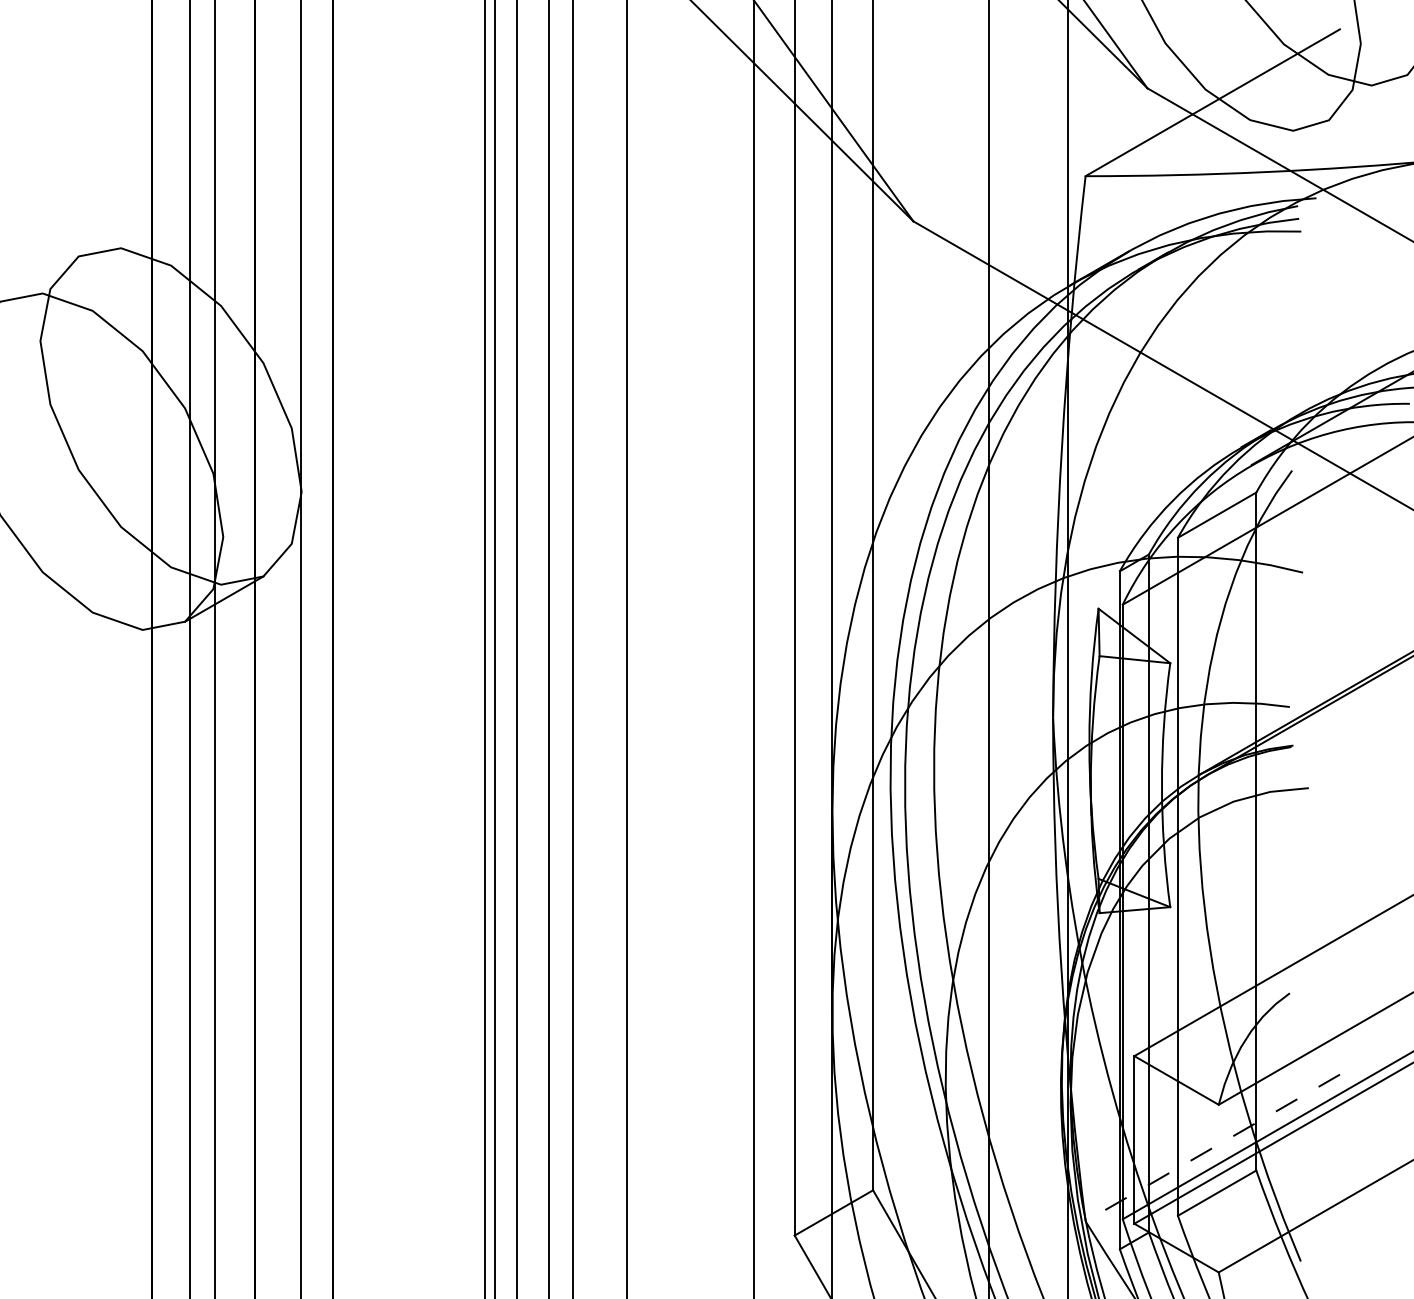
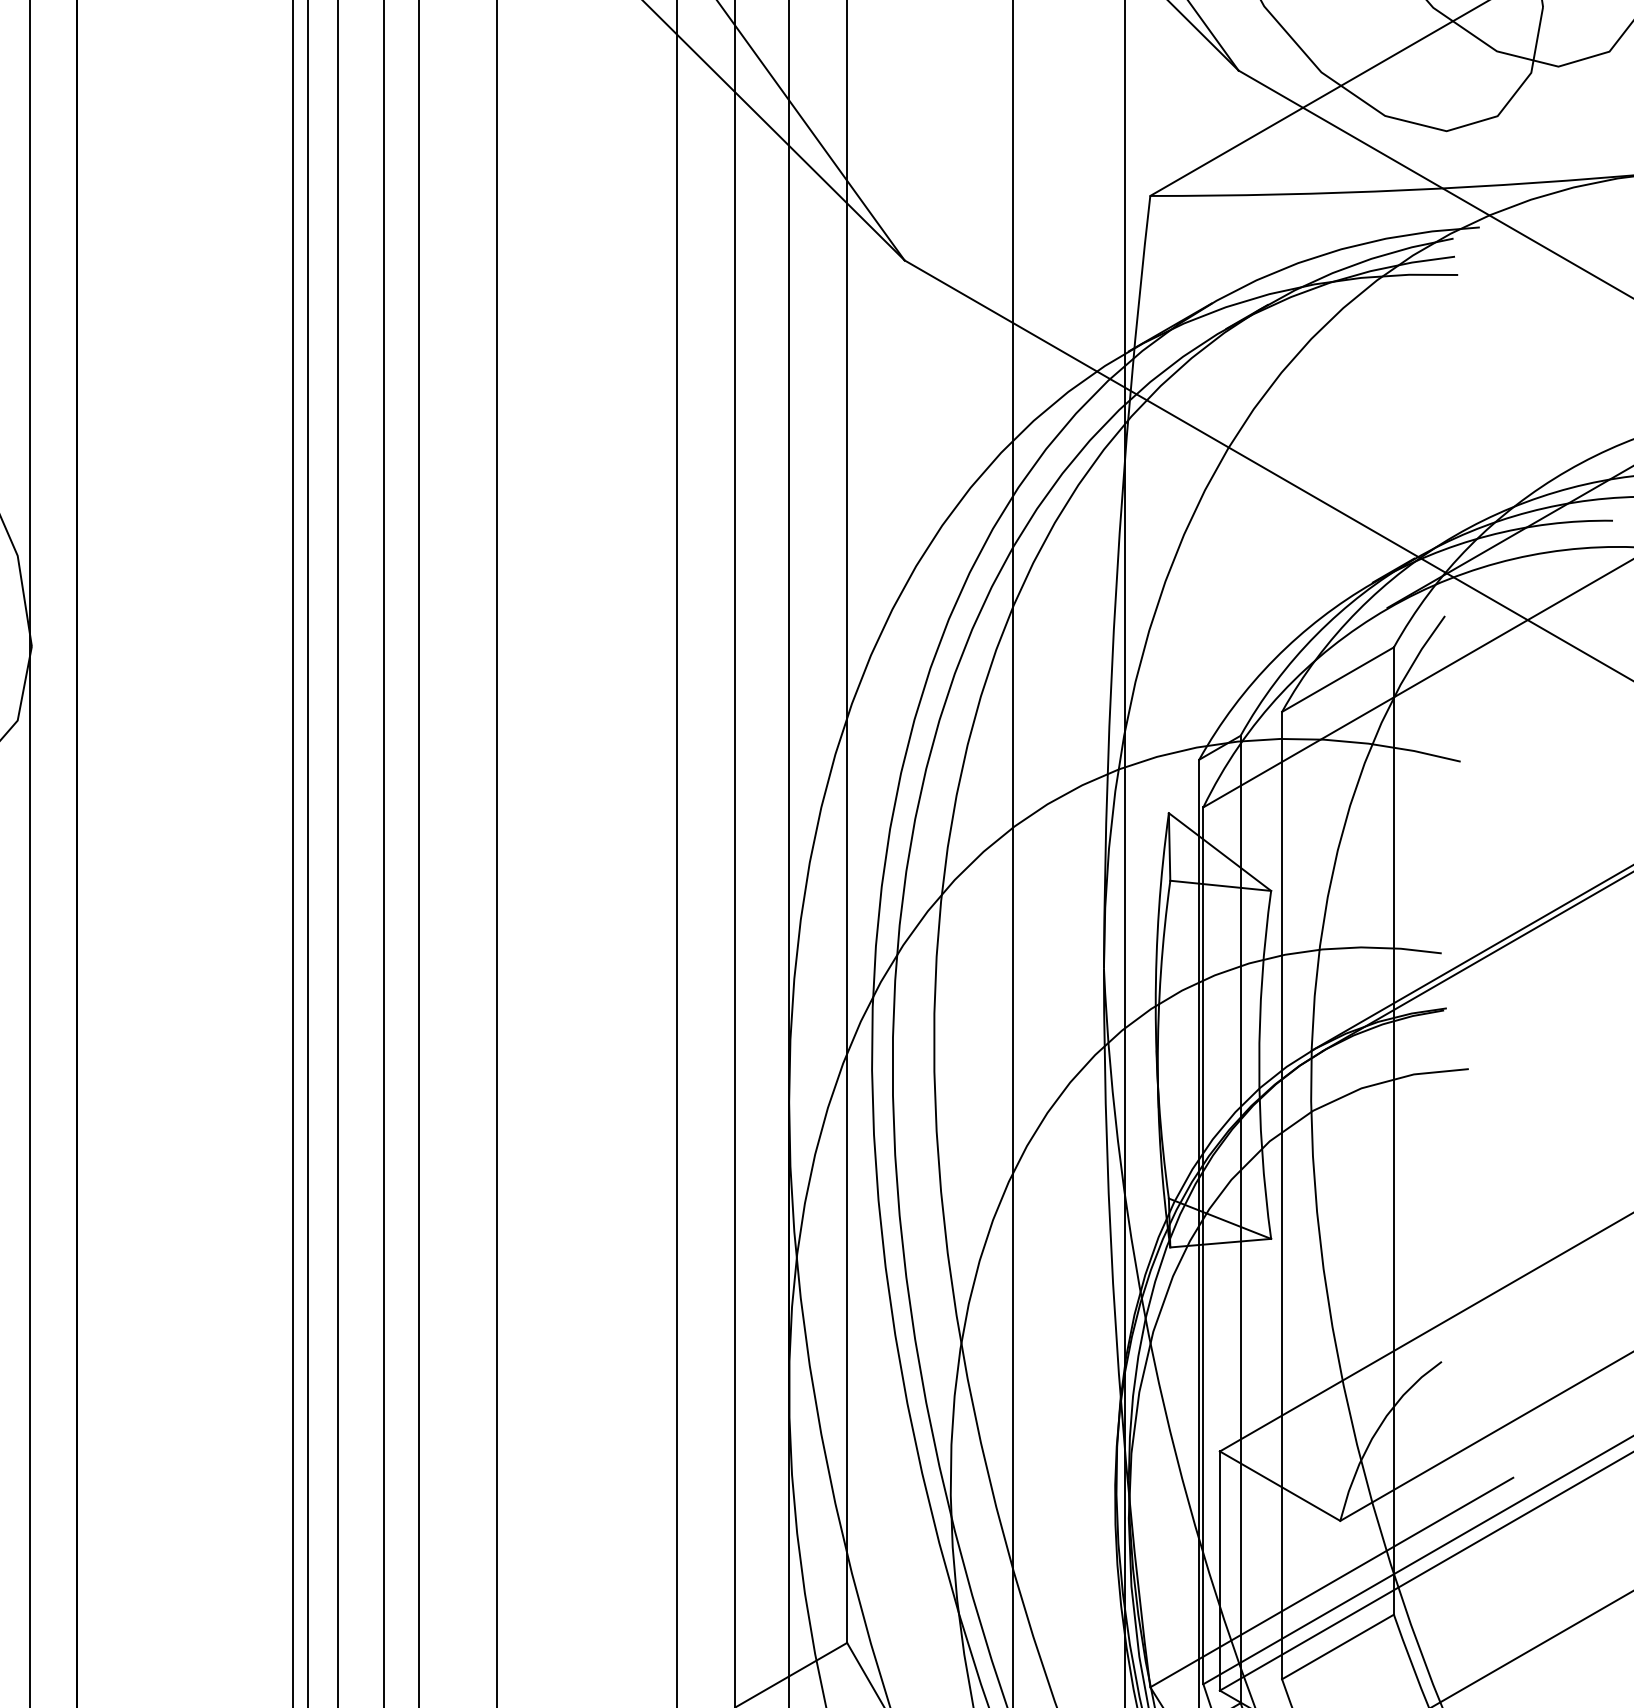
line: (1212, 1148) -> (1331, 1583), dashed -> solid

